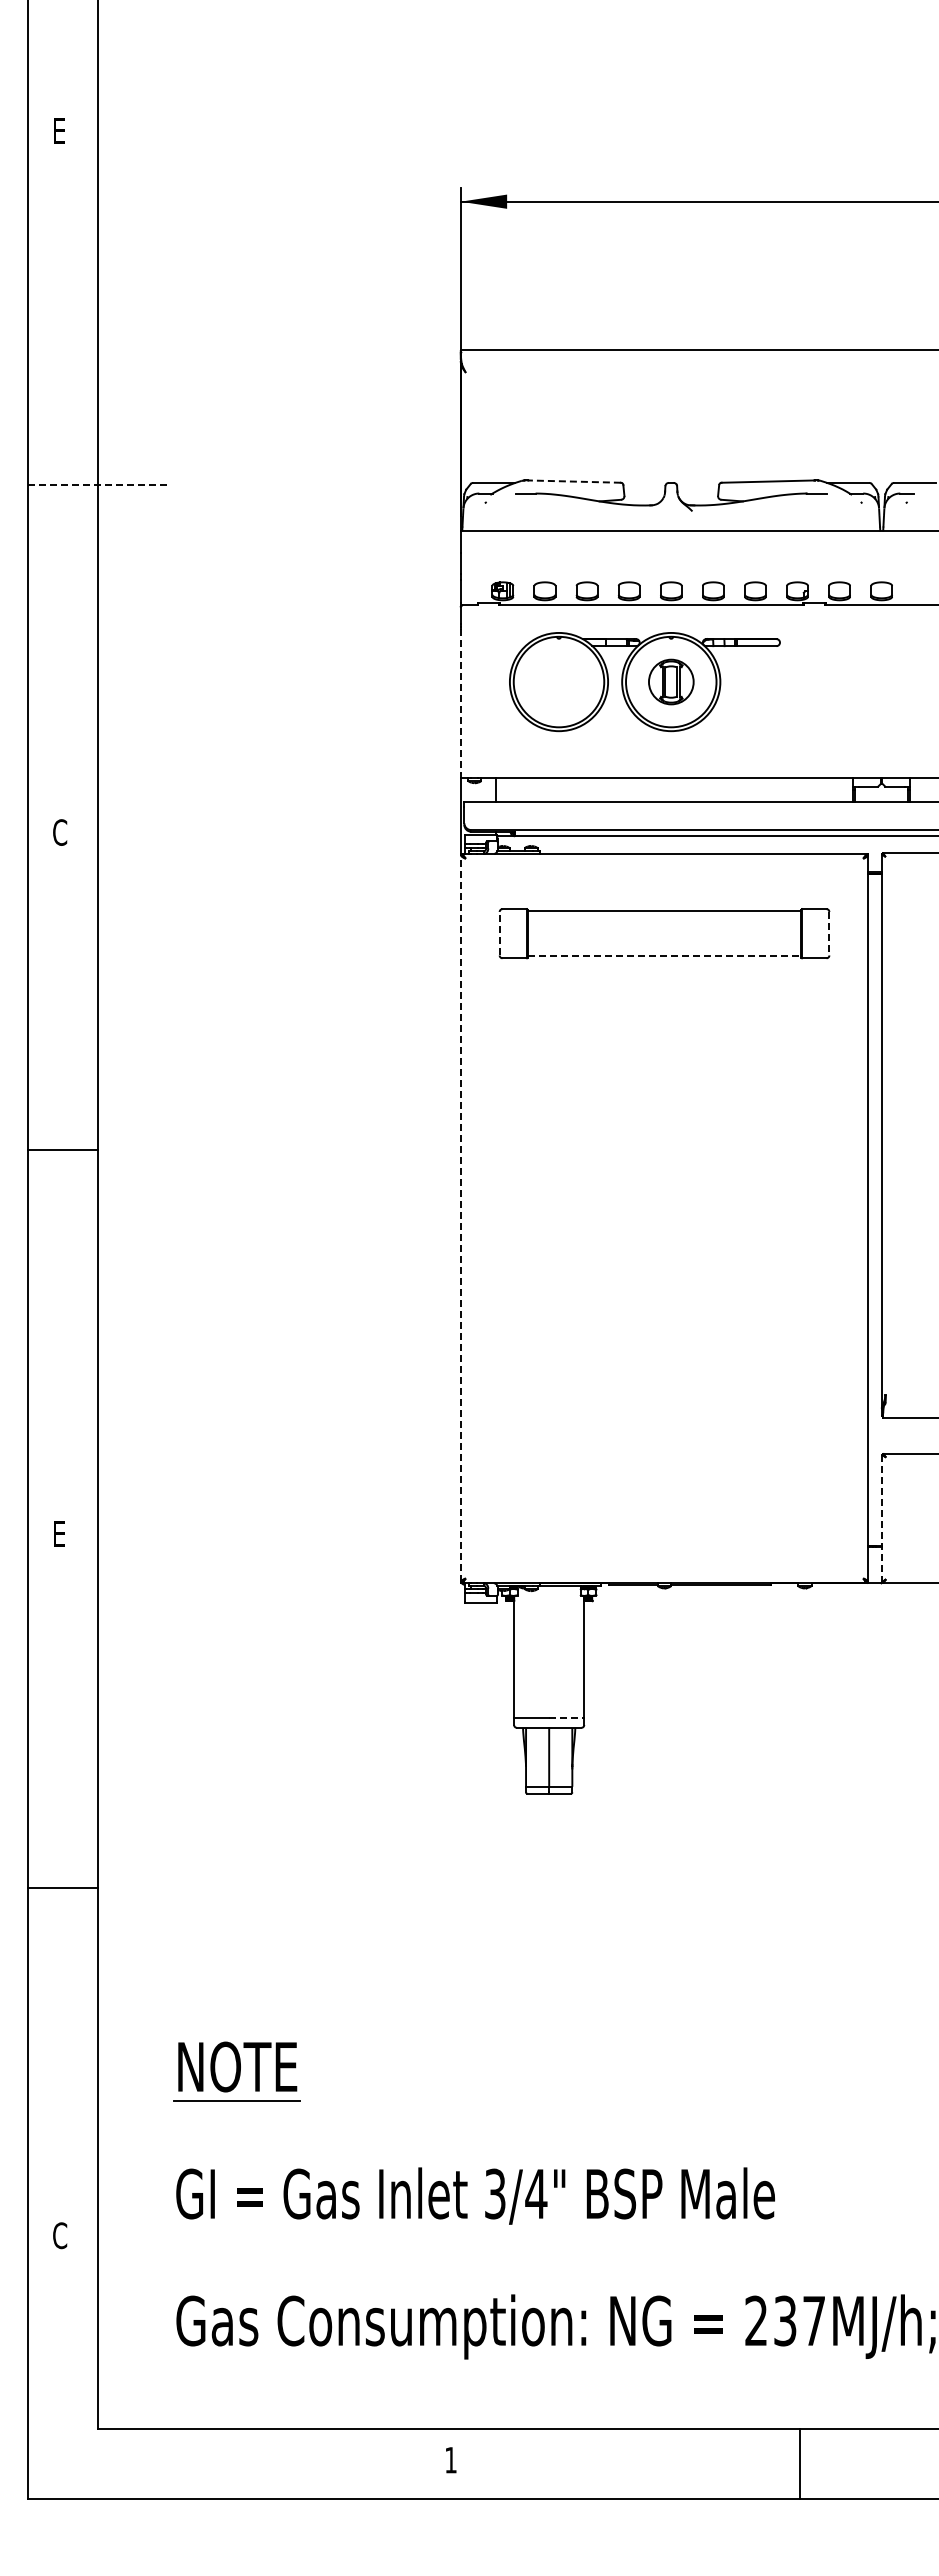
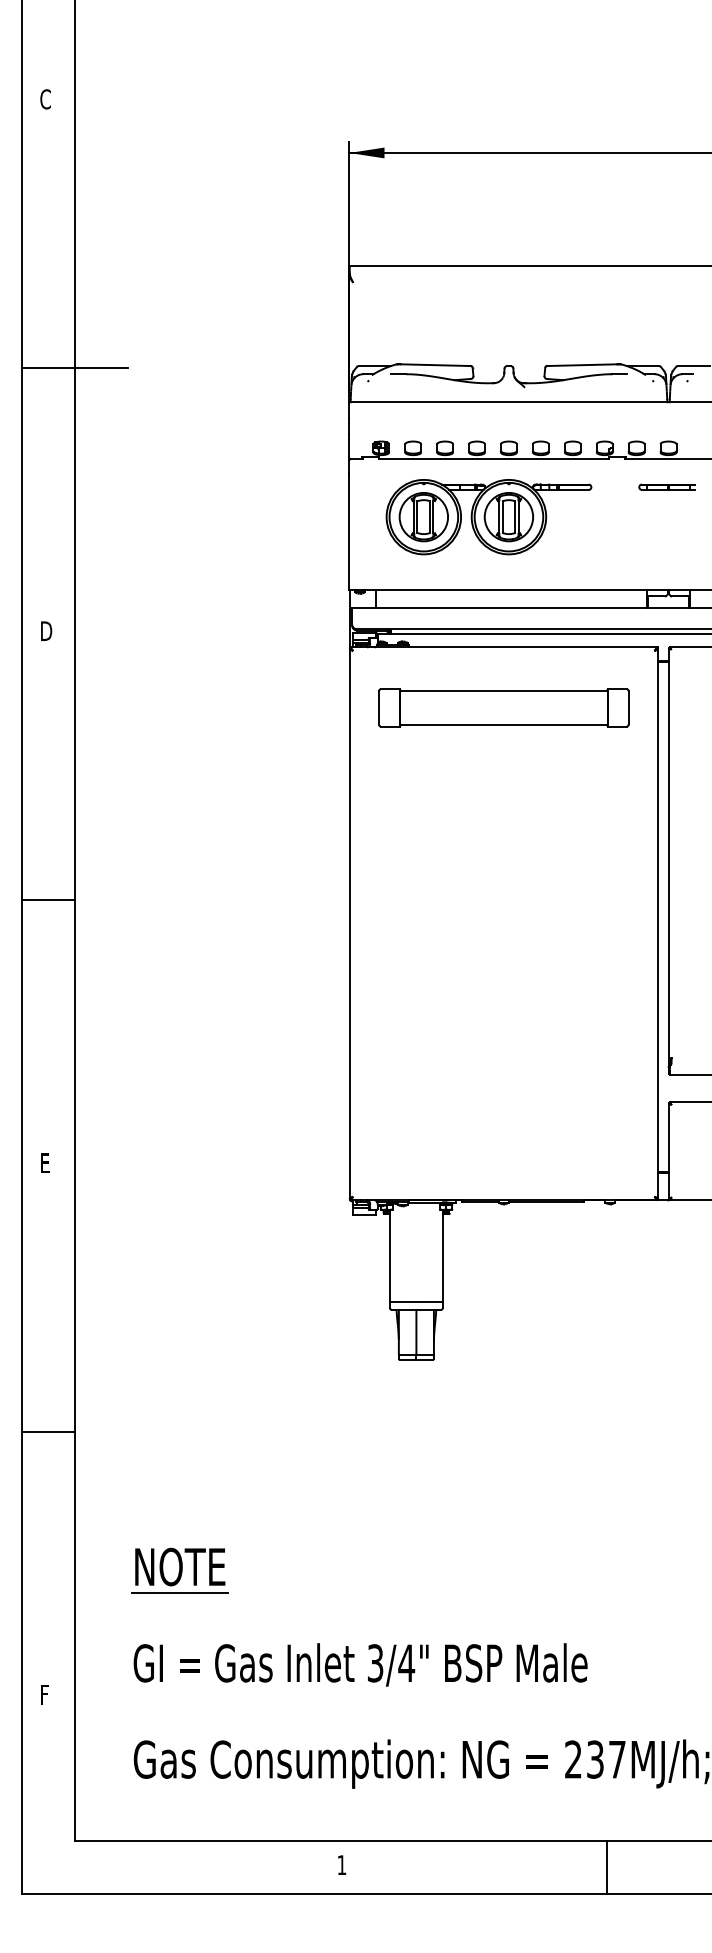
text: (60, 130) -> (45, 98), E -> C
line: (574, 481) -> (435, 365), dashed -> solid
line: (98, 485) -> (74, 368), dashed -> solid
part: (879, 642) -> (666, 487), added
part: (558, 681) -> (423, 516), added
part: (671, 681) -> (509, 516), size x1.43
line: (460, 702) -> (349, 532), dashed -> solid
text: (60, 832) -> (45, 631), C -> D
line: (499, 933) -> (378, 707), dashed -> solid
line: (829, 933) -> (628, 707), dashed -> solid
line: (664, 956) -> (503, 725), dashed -> solid
line: (63, 1149) -> (48, 899), moved
line: (461, 1218) -> (349, 923), dashed -> solid
line: (882, 1518) -> (669, 1151), dashed -> solid
line: (566, 1718) -> (429, 1302), dashed -> solid
text: (60, 2235) -> (45, 1694), C -> F

